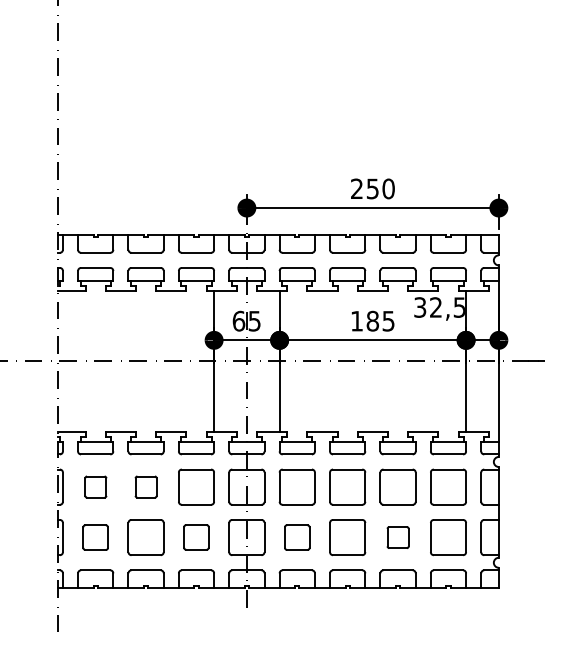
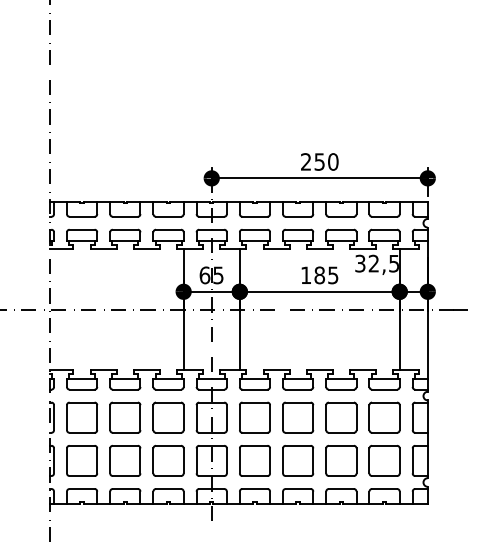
part: (96, 486) -> (82, 417), size x1.67
part: (146, 486) -> (125, 417), size x1.67
part: (94, 537) -> (81, 460), size x1.43
part: (196, 537) -> (168, 460), size x1.43
part: (296, 537) -> (254, 460), size x1.43
part: (398, 537) -> (341, 460), size x1.67

